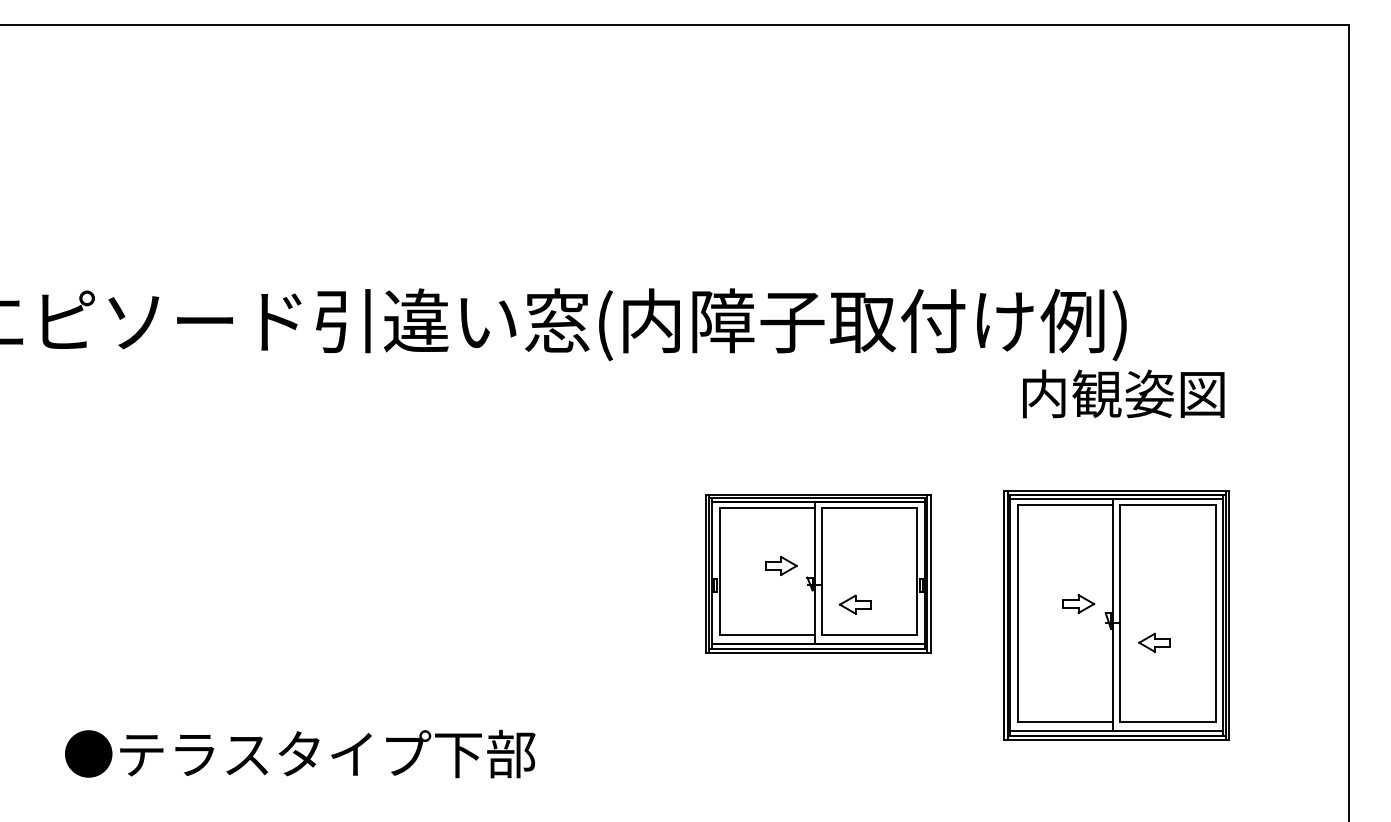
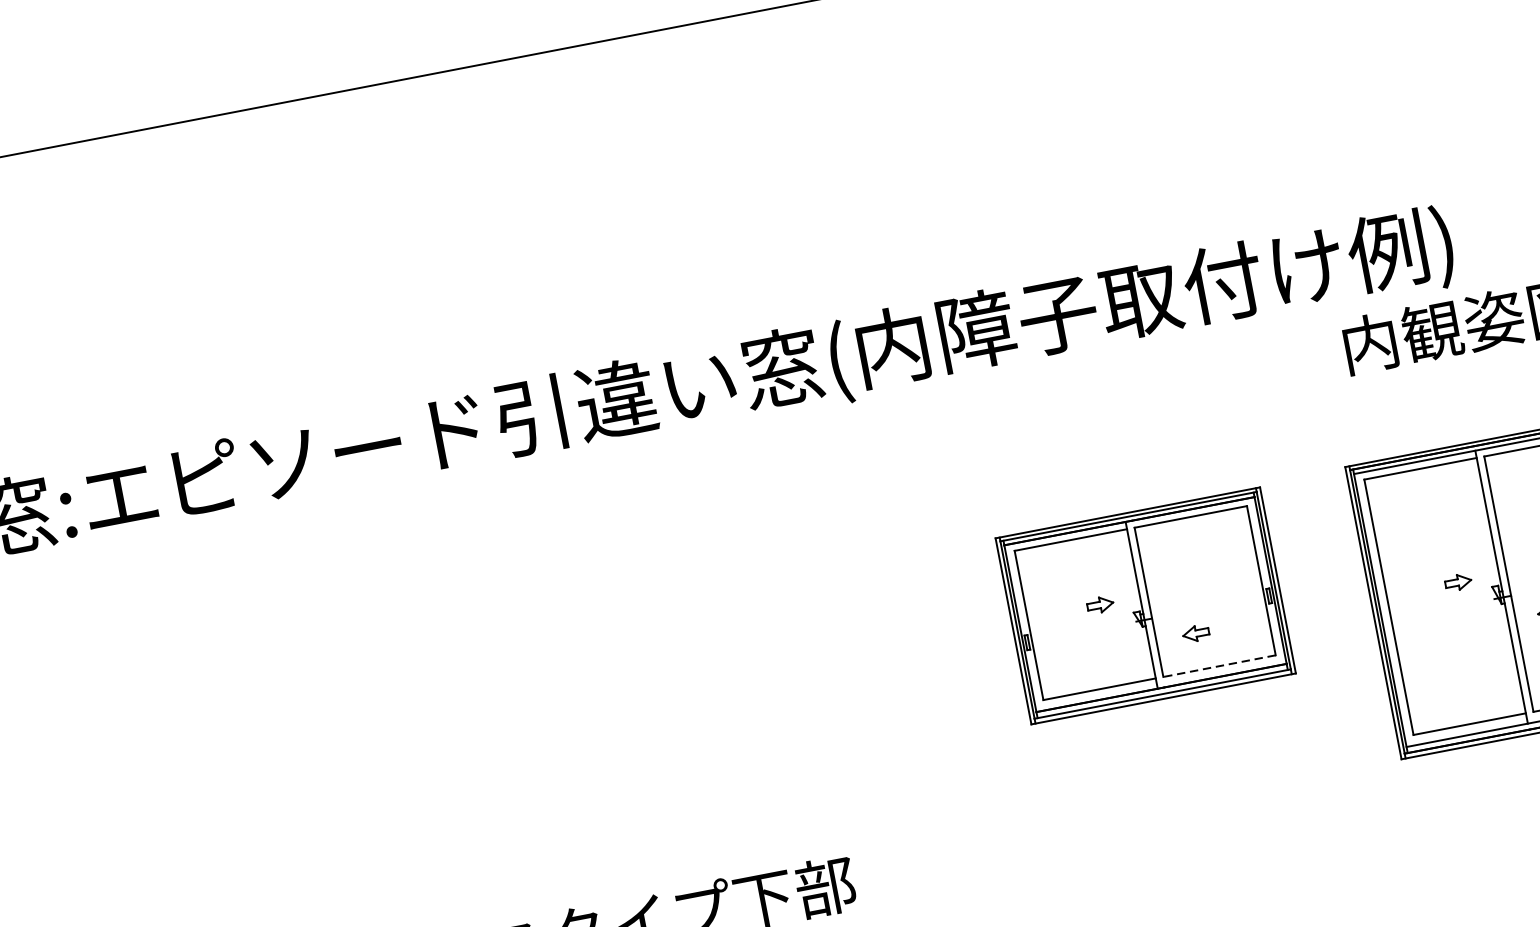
part: (781, 565) -> (1100, 604), size x0.7
part: (1078, 603) -> (1457, 581), size x0.7
part: (854, 604) -> (1195, 633), size x0.7
line: (869, 635) -> (1219, 666), solid -> dashed

